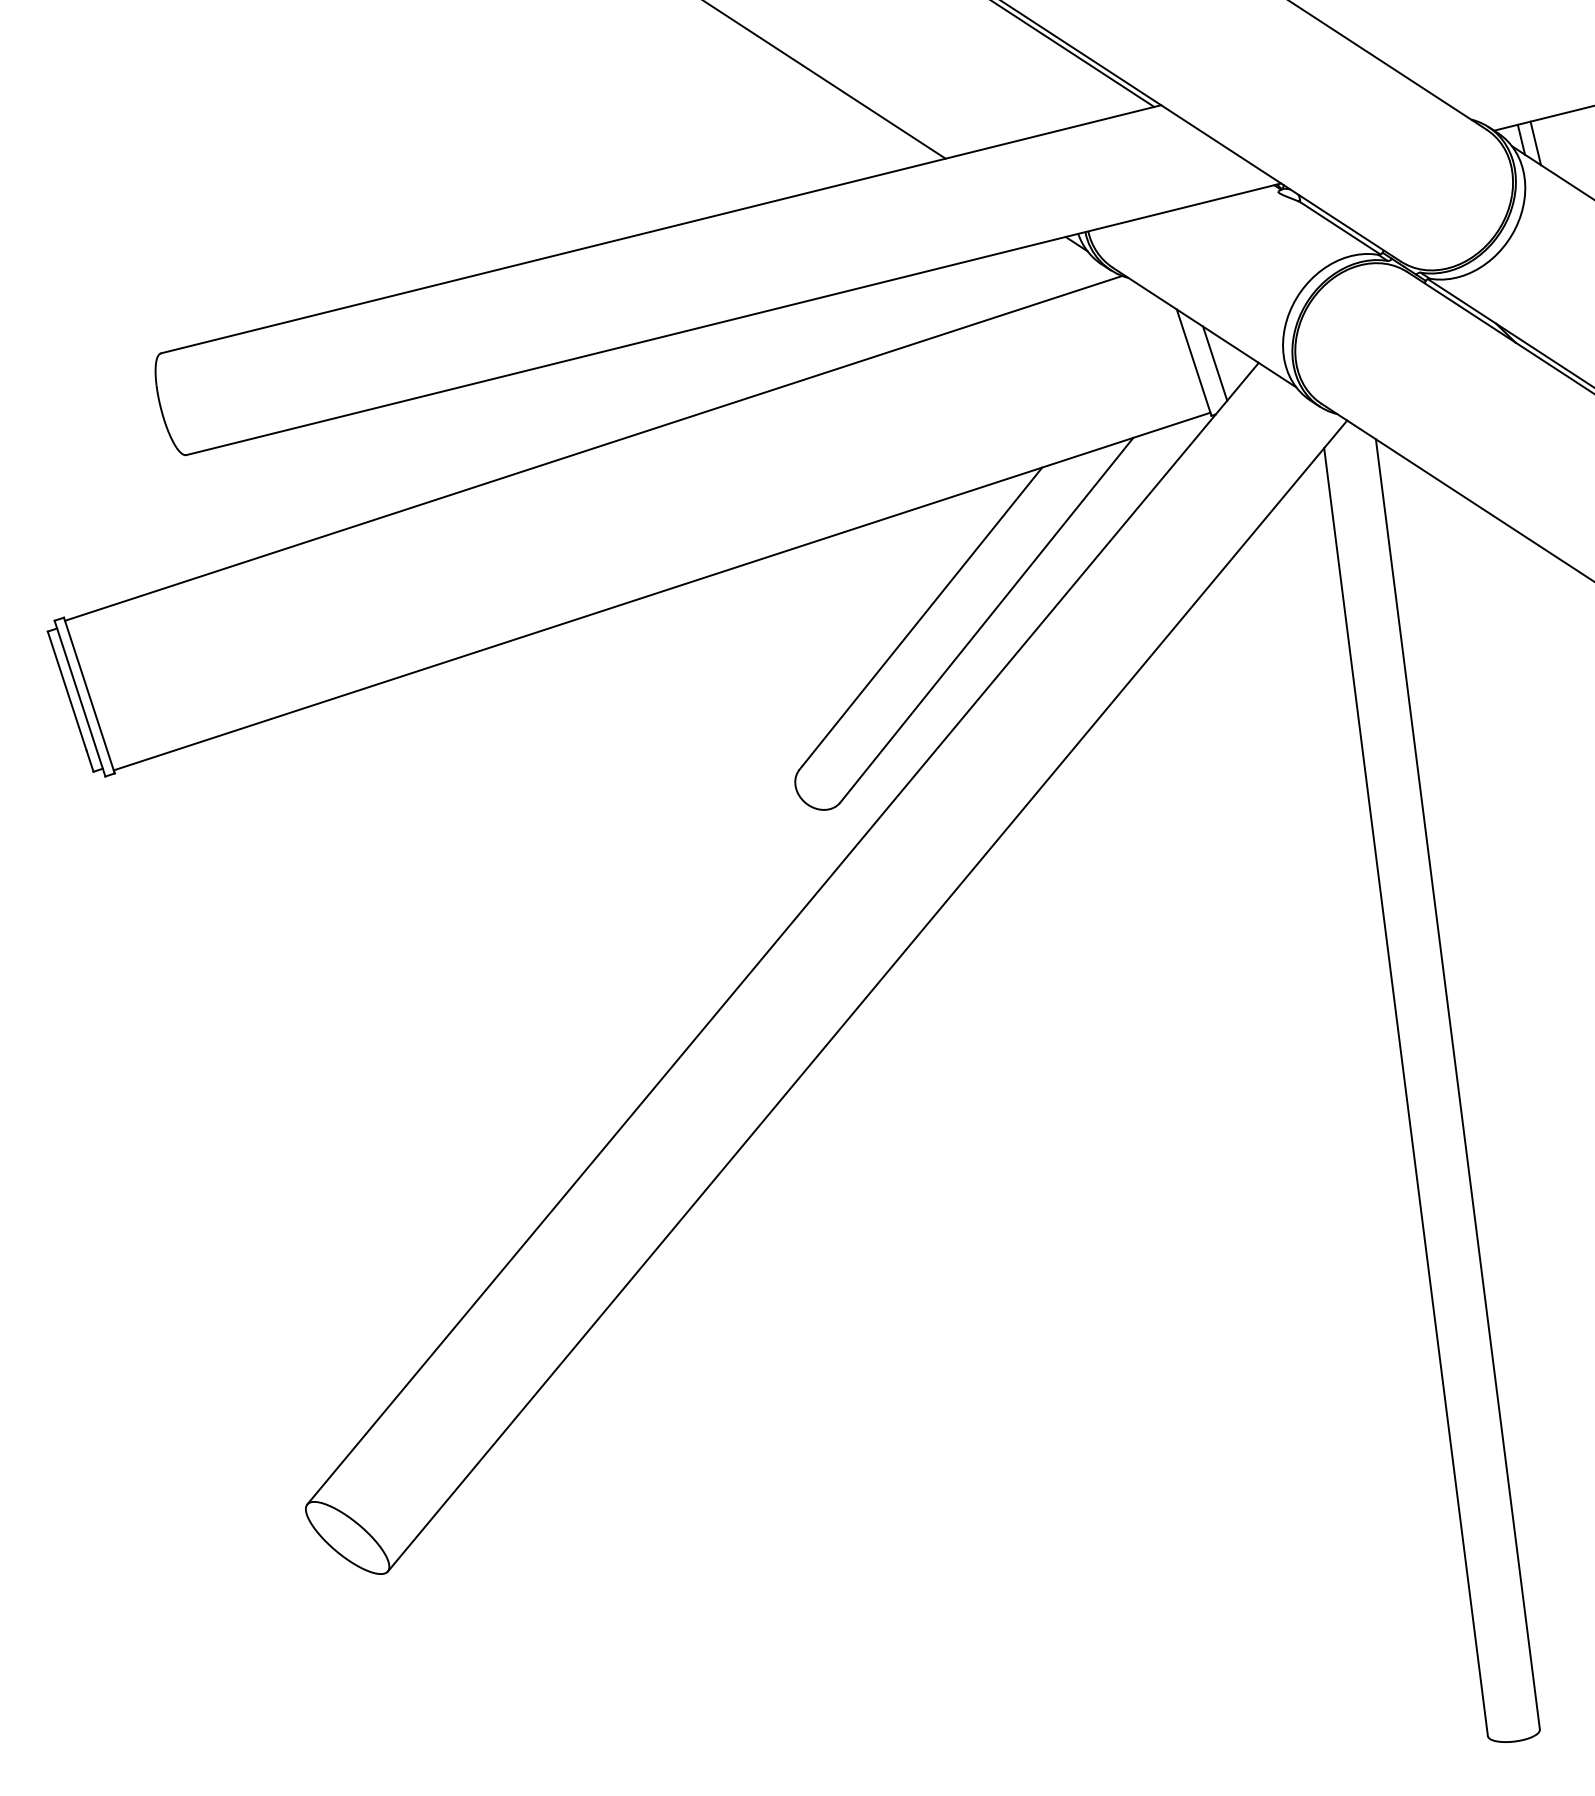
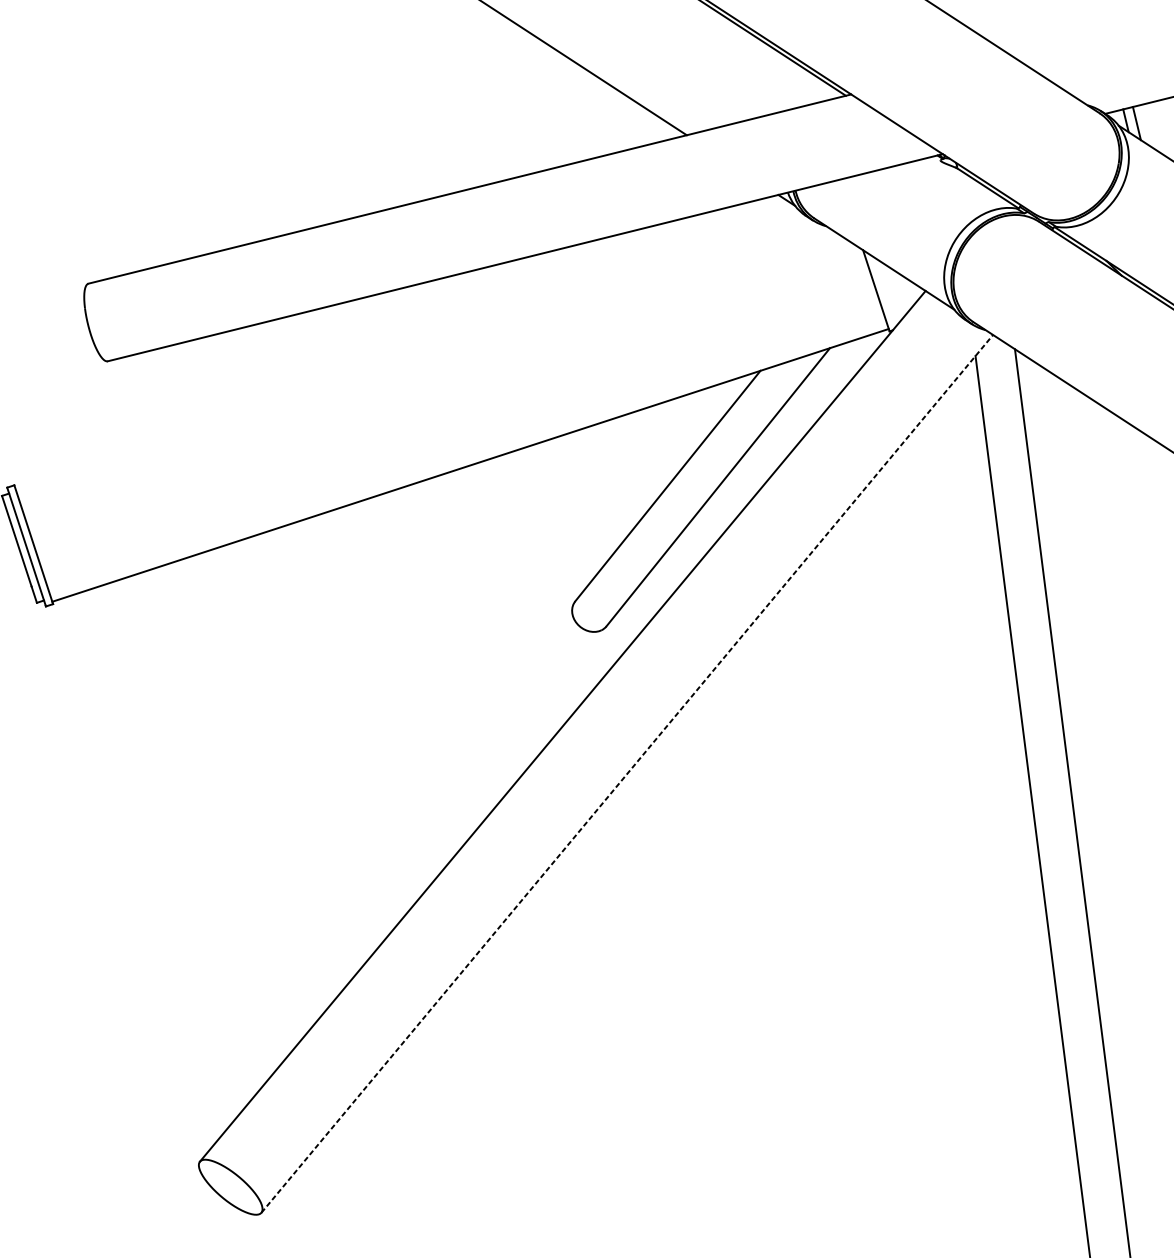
line: (1215, 363) -> (892, 291), removed
line: (593, 448) -> (418, 356), removed
line: (867, 995) -> (627, 773), solid -> dashed

